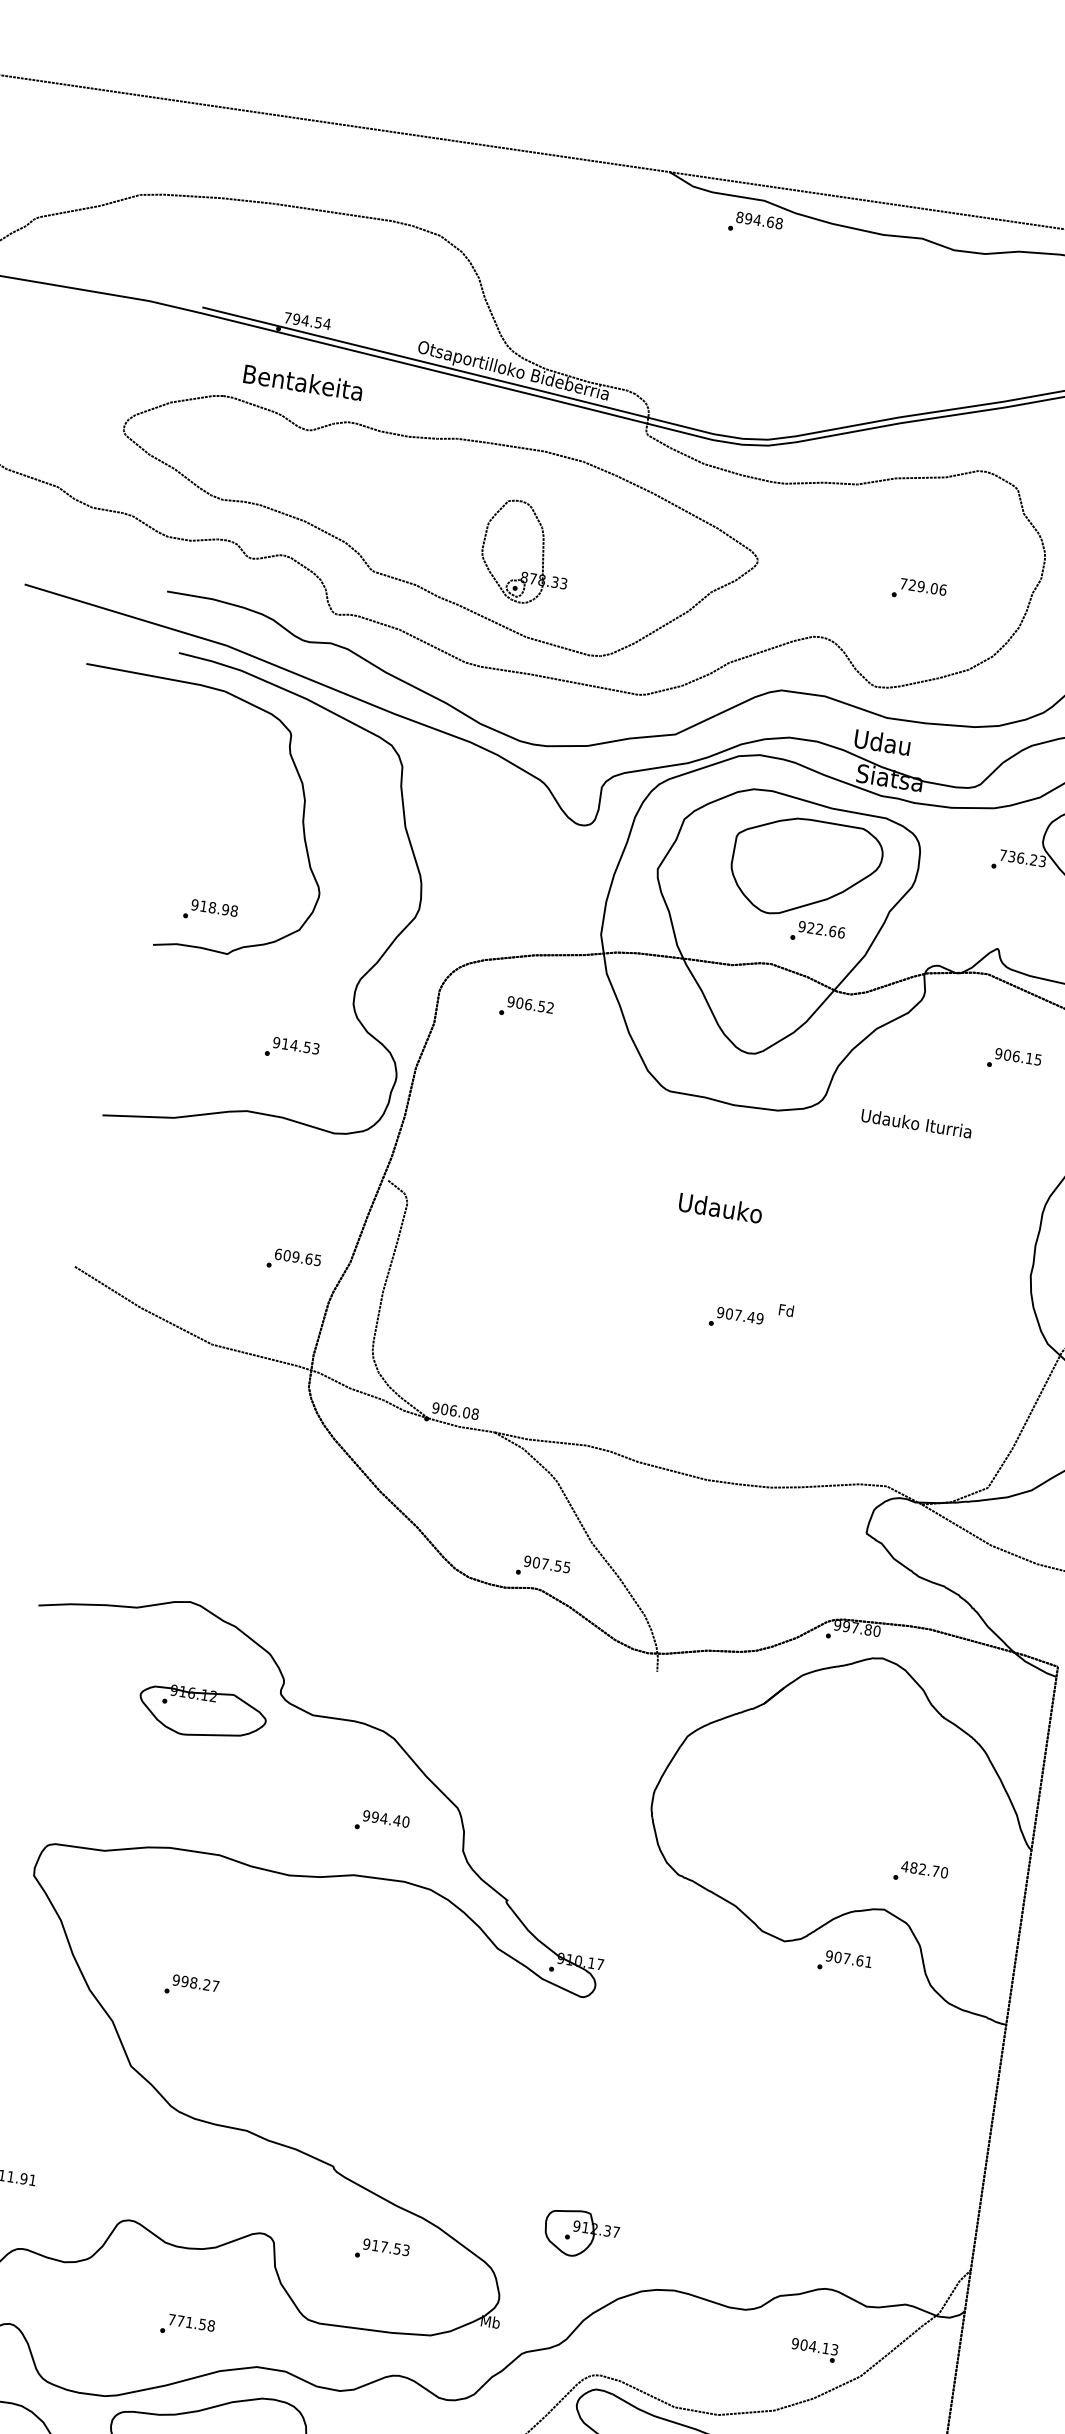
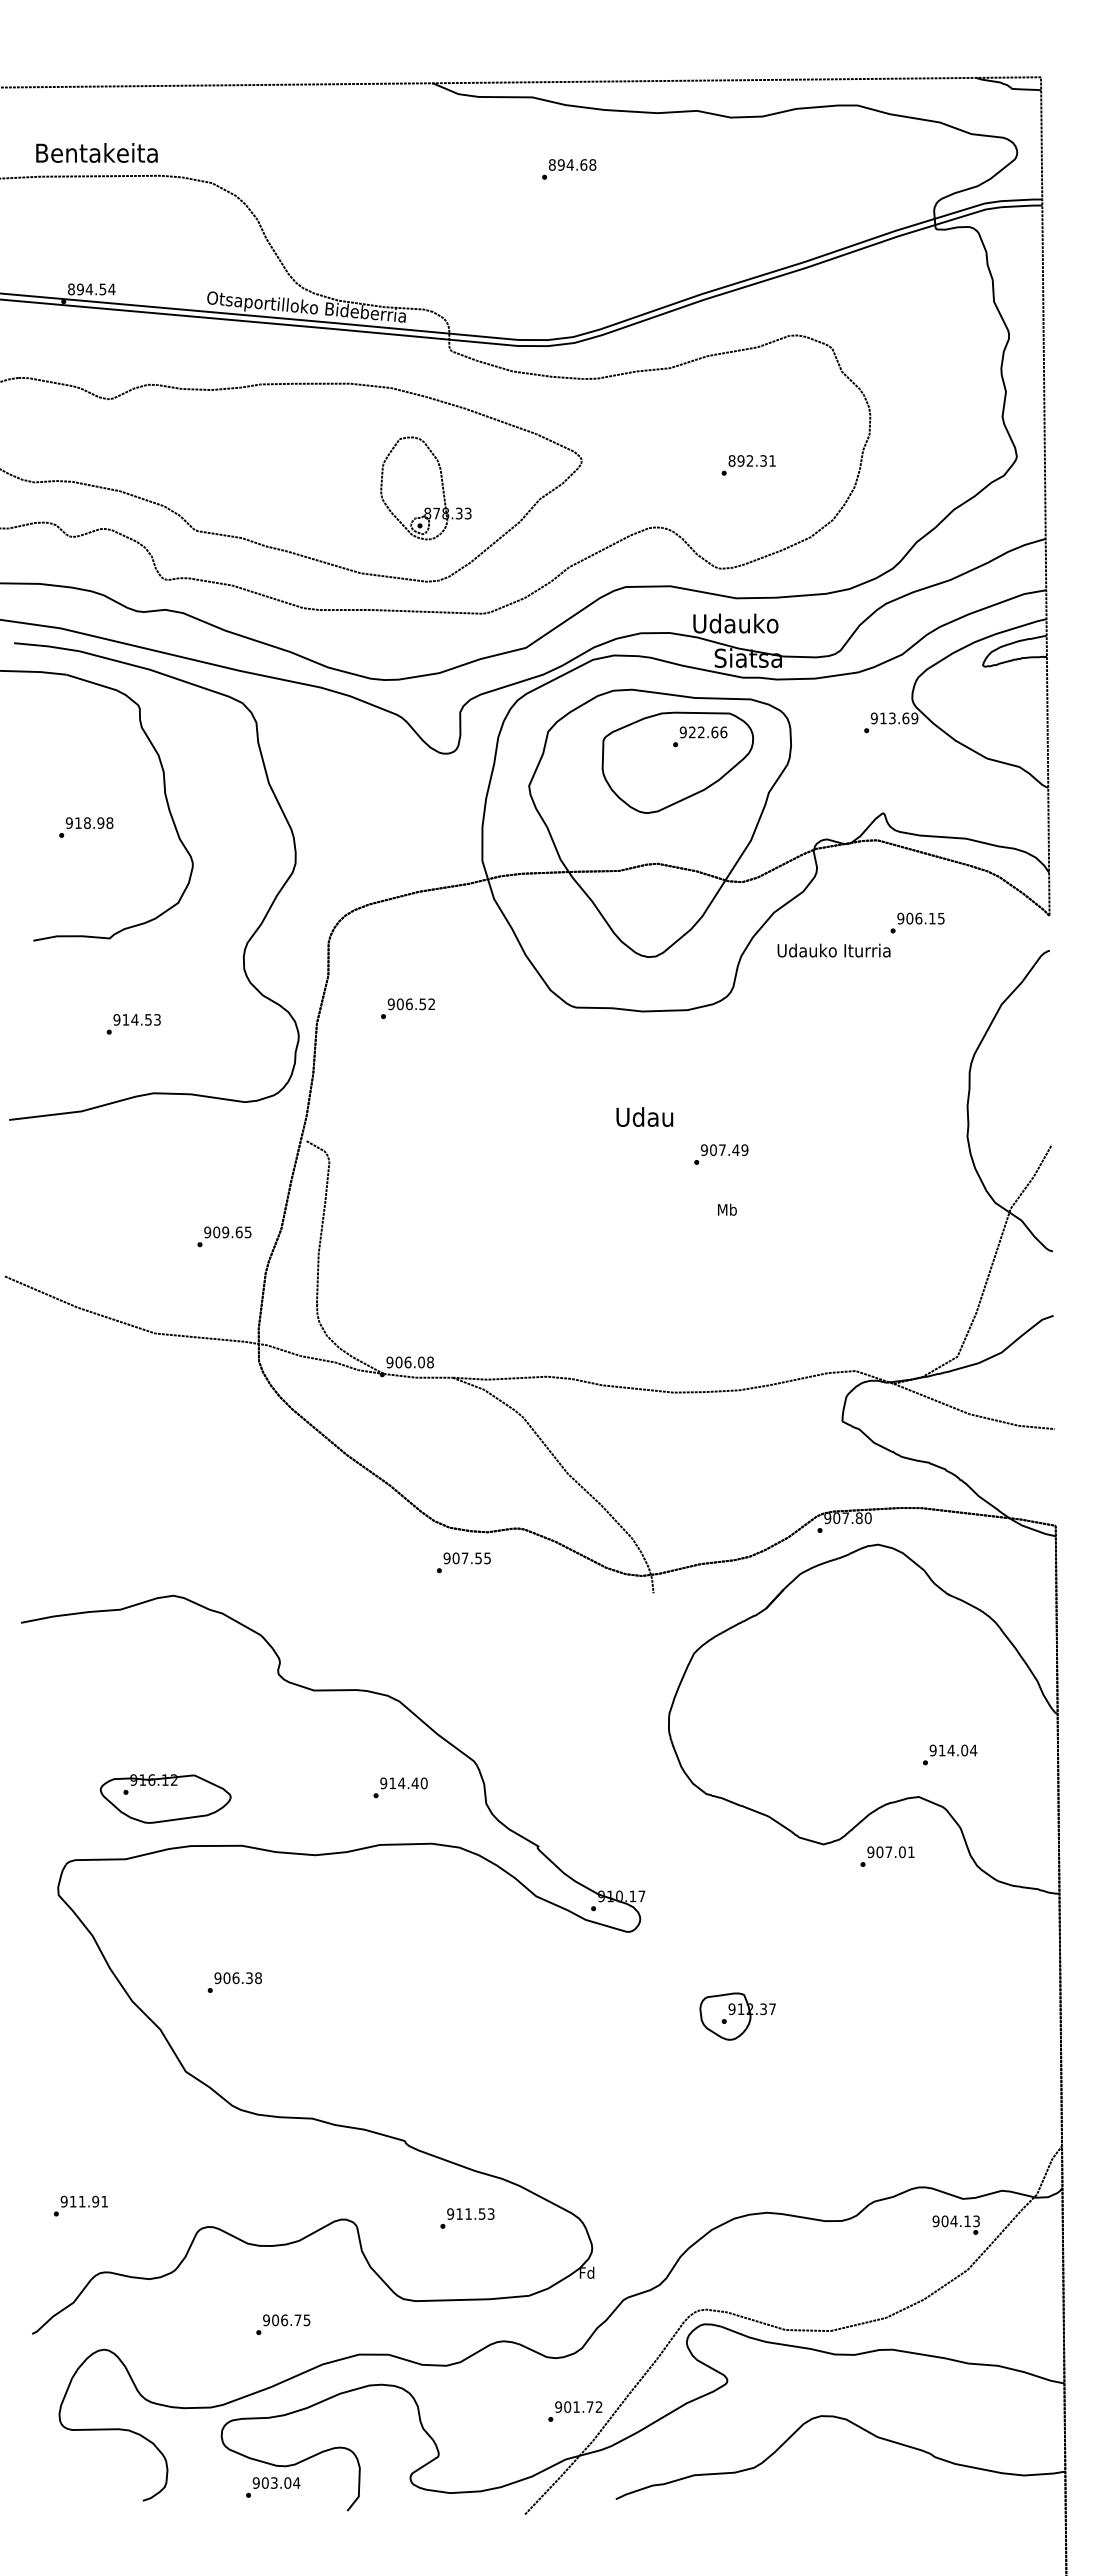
text: (755, 224) -> (569, 169), moved
text: (287, 318) -> (71, 289), 794.54 -> 894.54
text: (302, 382) -> (96, 152), moved
part: (542, 552) -> (441, 485), moved
text: (923, 586) -> (752, 460), 729.06 -> 892.31
text: (882, 742) -> (735, 623), Udau -> Udauko
text: (1022, 858) -> (894, 718), 736.23 -> 913.69
text: (210, 911) -> (86, 827), moved
text: (818, 933) -> (700, 736), moved
text: (526, 1008) -> (407, 1008), moved
text: (292, 1049) -> (133, 1024), moved
text: (916, 1123) -> (833, 950), moved
text: (720, 1207) -> (644, 1116), Udauko -> Udau
text: (278, 1254) -> (207, 1232), 609.65 -> 909.65
text: (786, 1310) -> (727, 1209), Fd -> Mb
text: (736, 1319) -> (721, 1154), moved
text: (542, 1567) -> (463, 1562), moved
text: (846, 1626) -> (836, 1518), 997.80 -> 907.80
part: (202, 1713) -> (165, 1798), moved
text: (375, 1817) -> (392, 1783), 994.40 -> 914.40
text: (924, 1869) -> (953, 1750), 482.70 -> 914.04
text: (860, 1960) -> (902, 1851), 907.61 -> 907.01
text: (200, 1984) -> (242, 1978), 998.27 -> 906.38
part: (581, 2234) -> (737, 2016), moved
text: (384, 2246) -> (468, 2213), 917.53 -> 911.53
text: (489, 2321) -> (586, 2272), Mb -> Fd
text: (191, 2322) -> (286, 2320), 771.58 -> 906.75
text: (813, 2349) -> (955, 2224), moved

